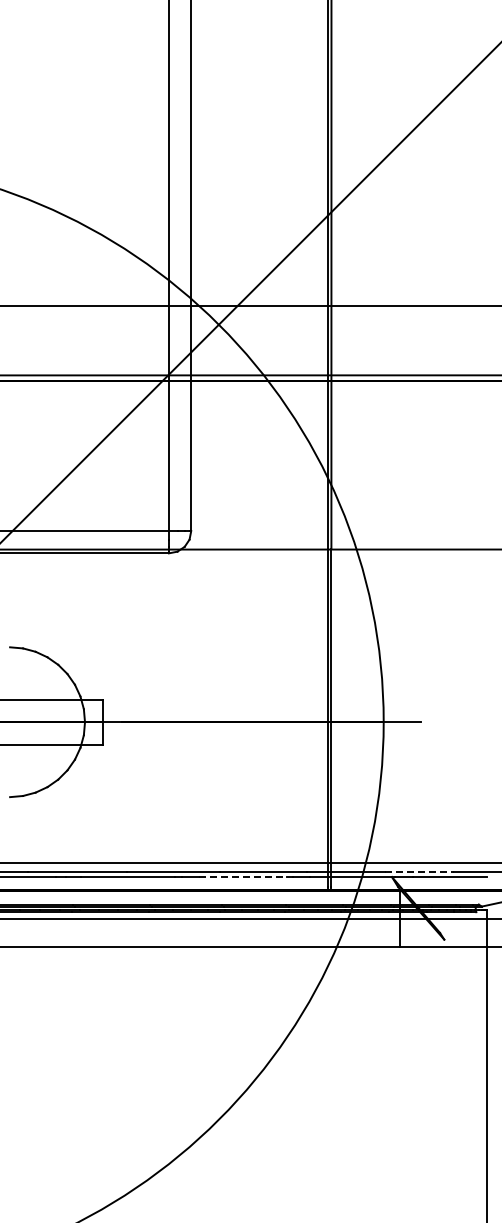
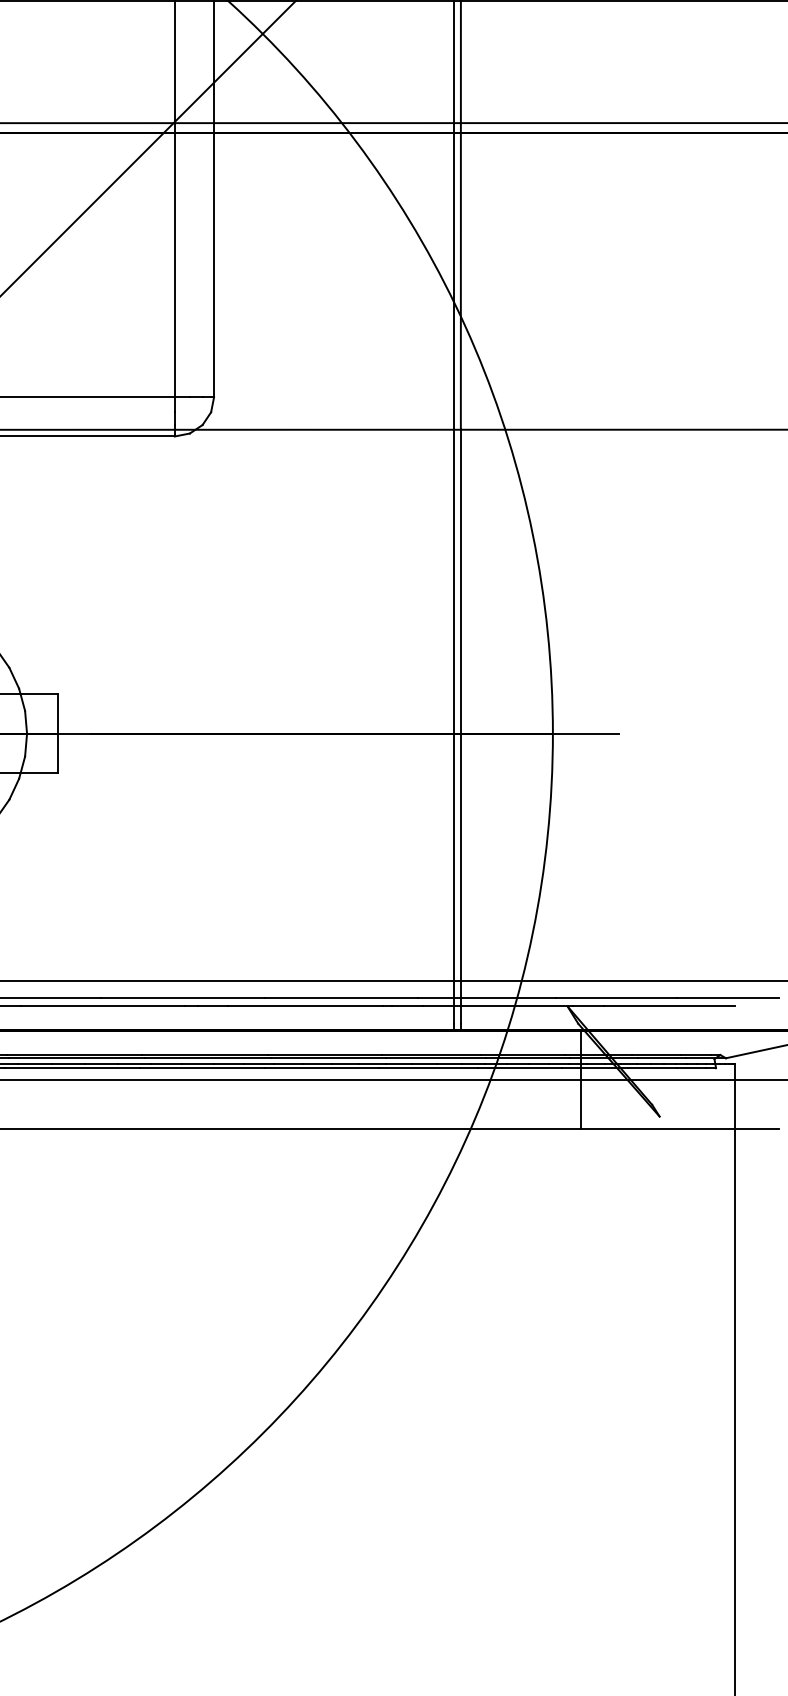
line: (420, 872) -> (617, 998), dashed -> solid
line: (243, 877) -> (306, 1007), dashed -> solid

